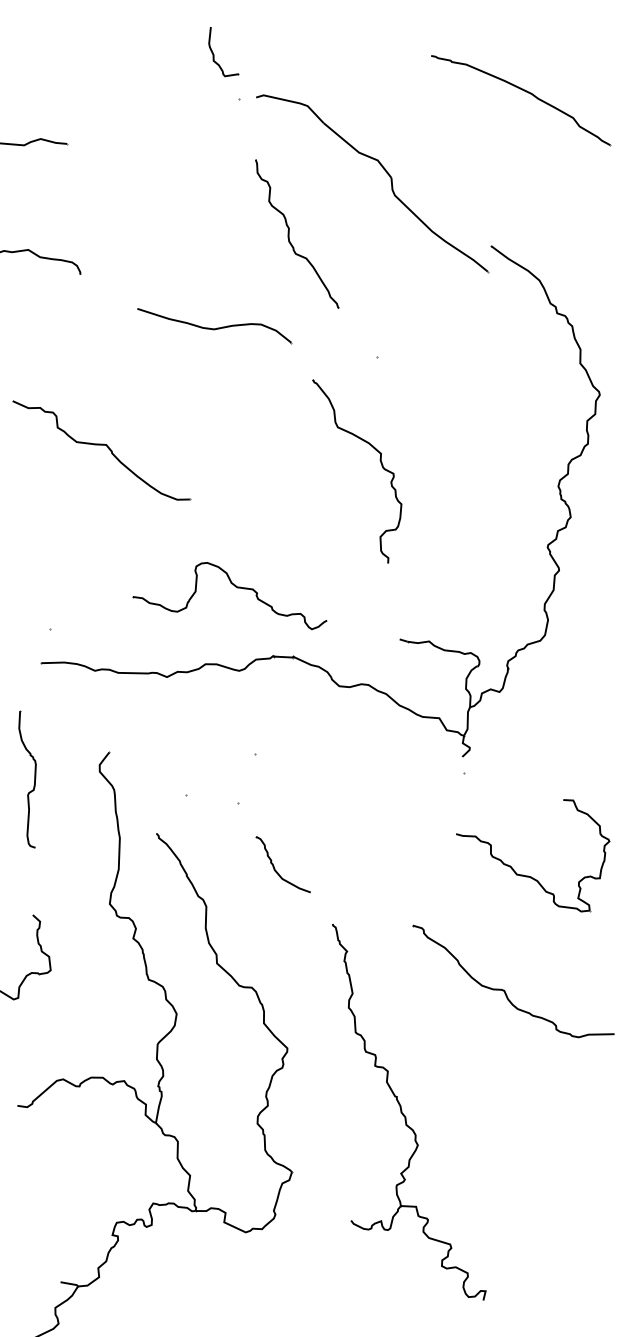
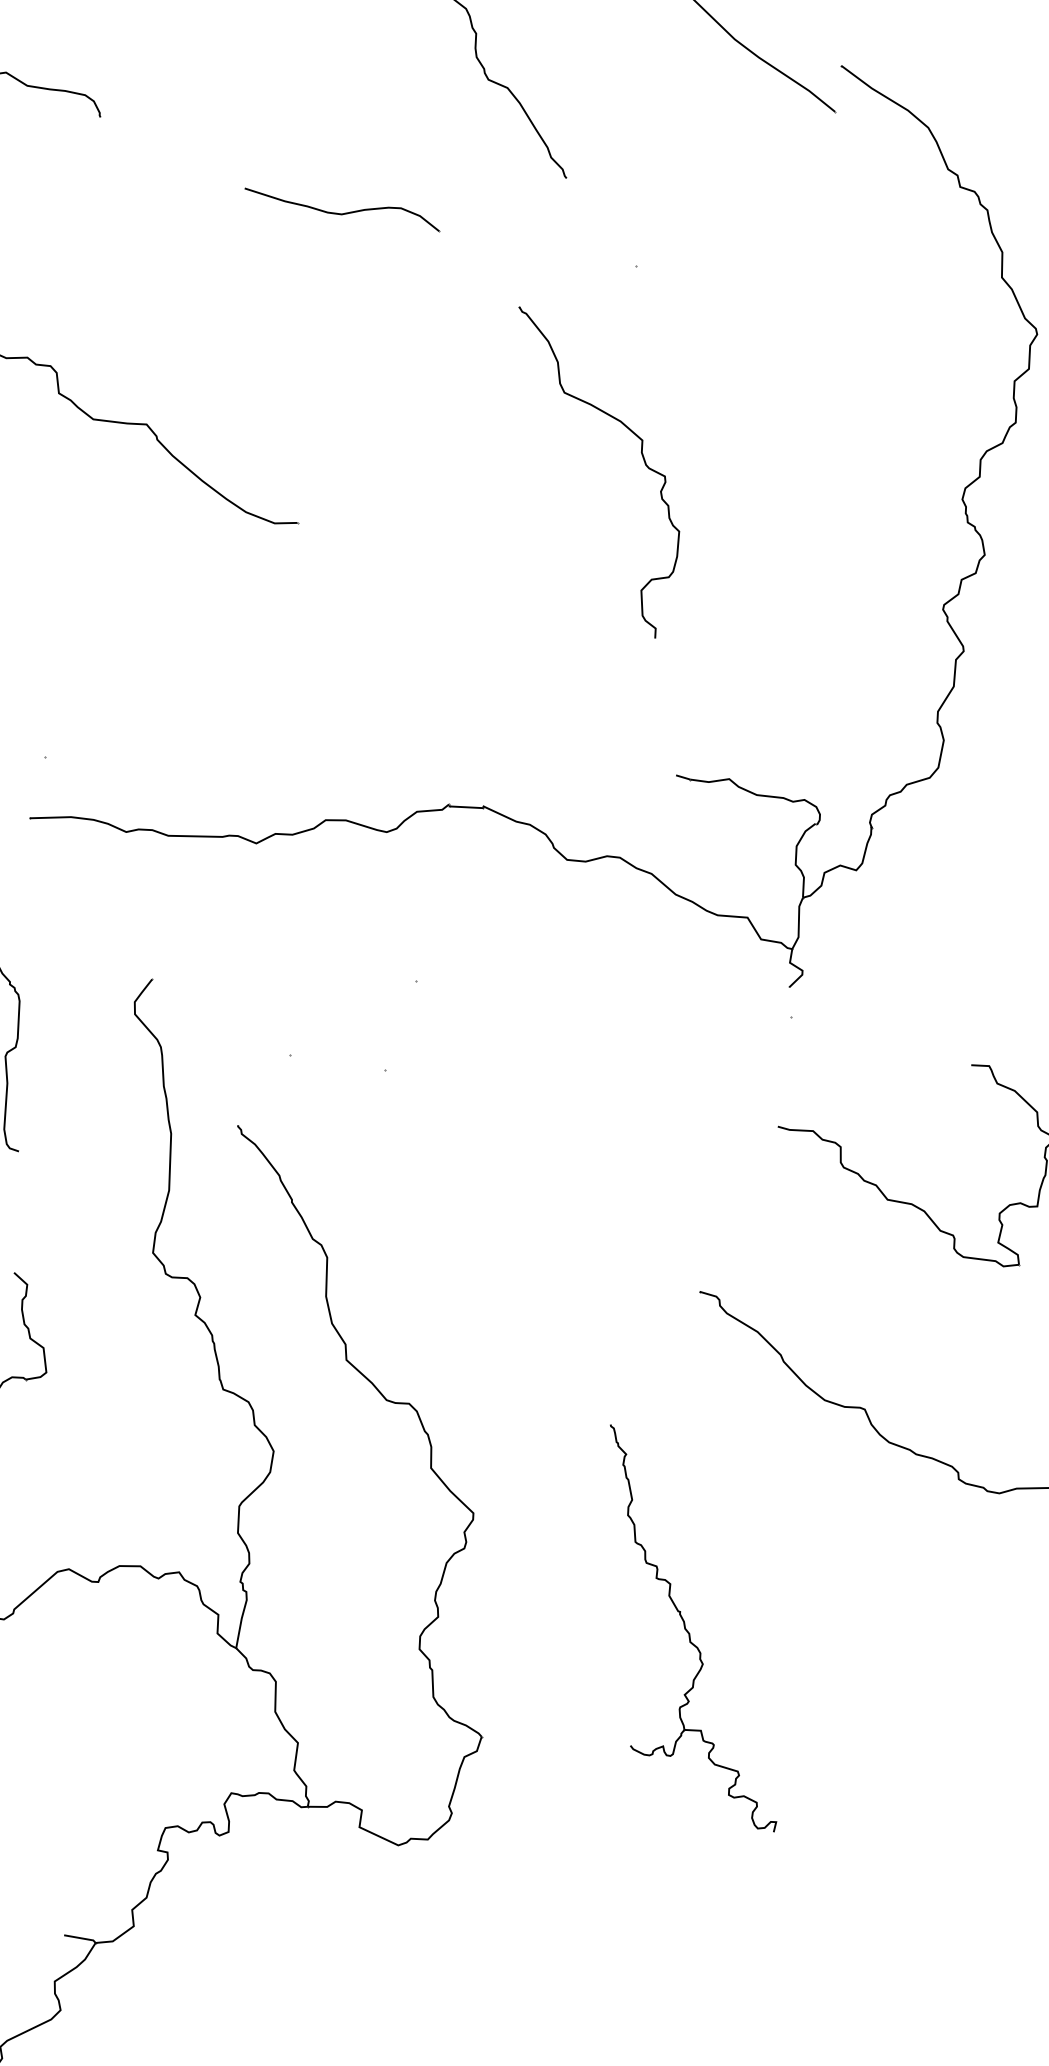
part: (214, 326) -> (341, 210), size x0.7
part: (235, 587) -> (379, 681), removed
part: (274, 865) -> (450, 1183), removed
part: (409, 1111) -> (693, 1627), size x0.6

